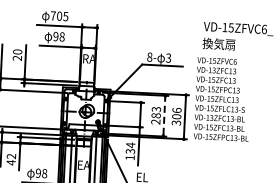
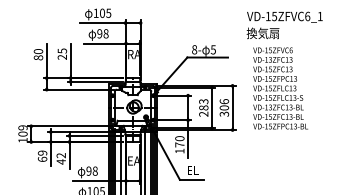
text: (52, 15) -> (95, 12), 705 -> 105
text: (16, 51) -> (61, 50), 20 -> 25
text: (168, 57) -> (213, 49), 3 -> 5
text: (222, 99) -> (280, 88), moved
line: (164, 115) -> (212, 107), dashed -> solid
text: (130, 148) -> (179, 141), 134 -> 170

